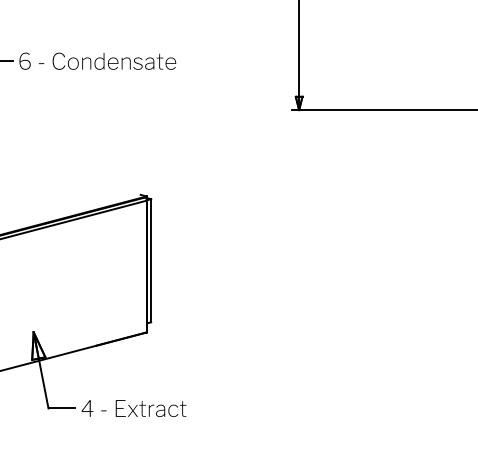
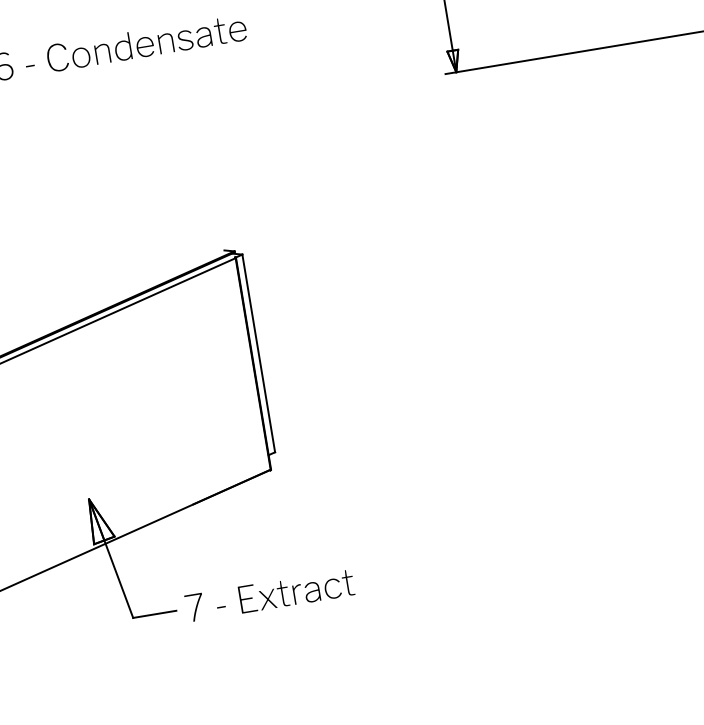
text: (133, 408) -> (269, 595), 4 -> 7

